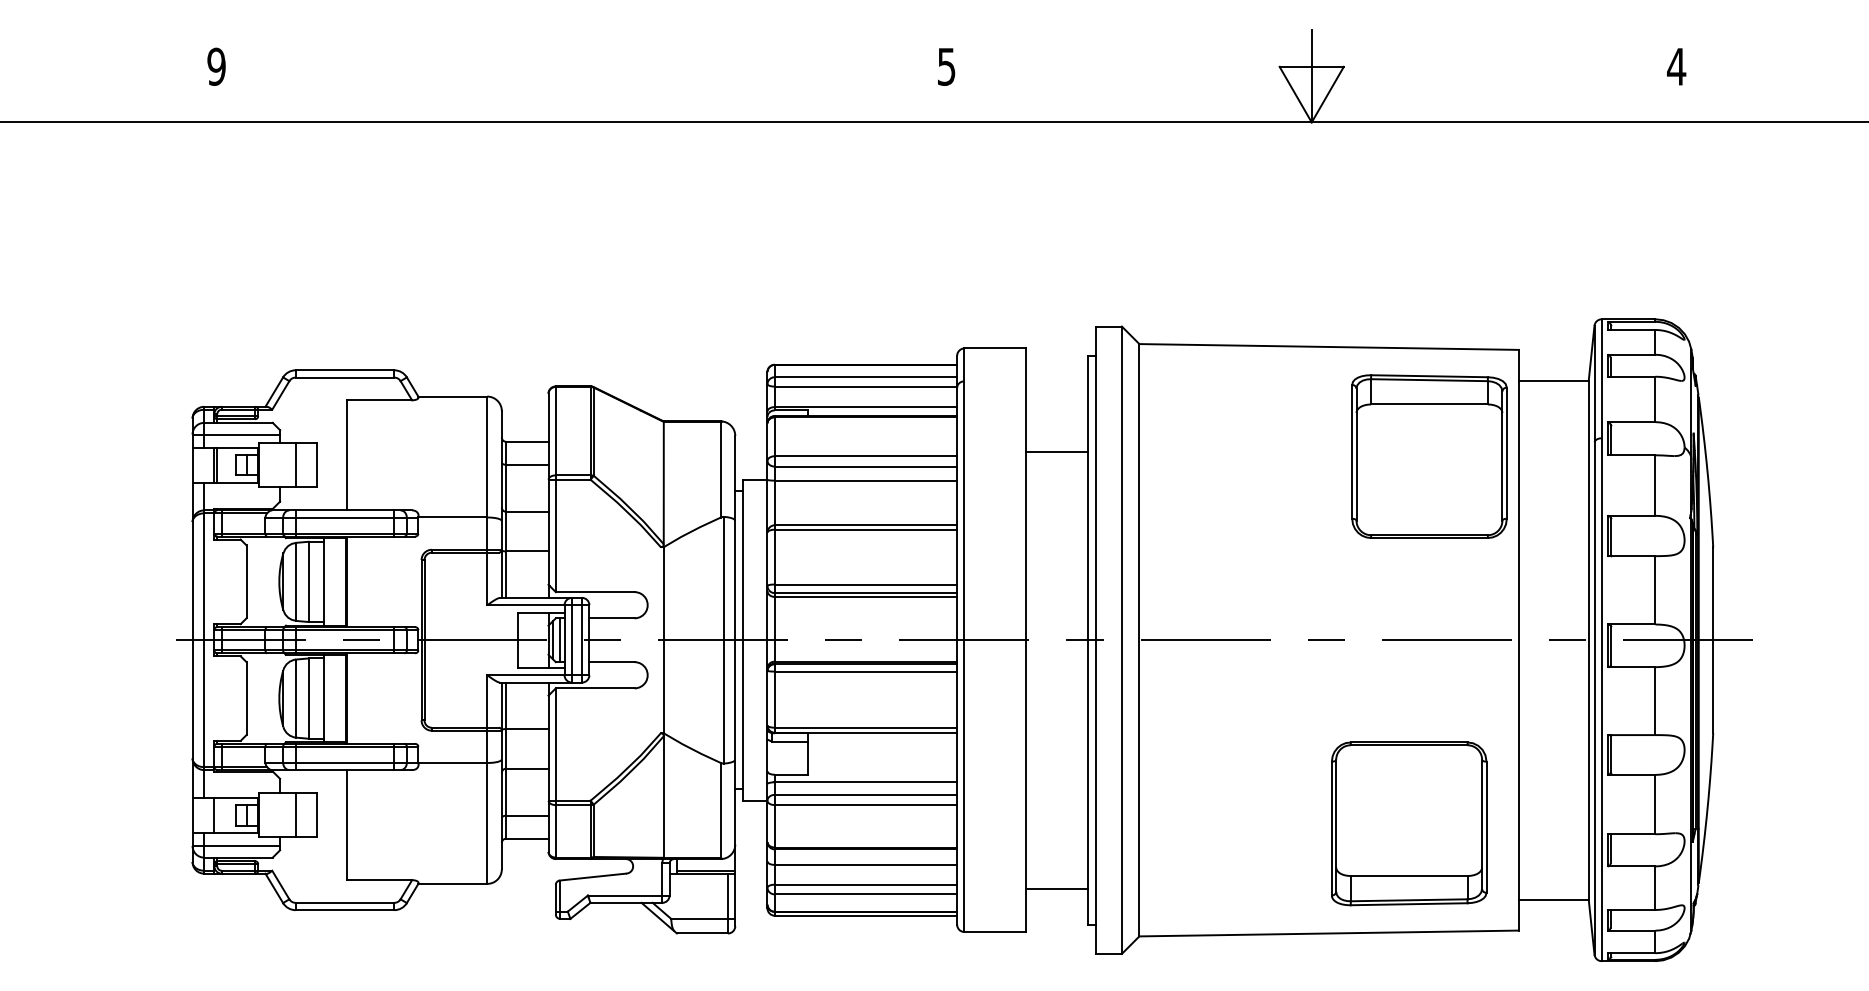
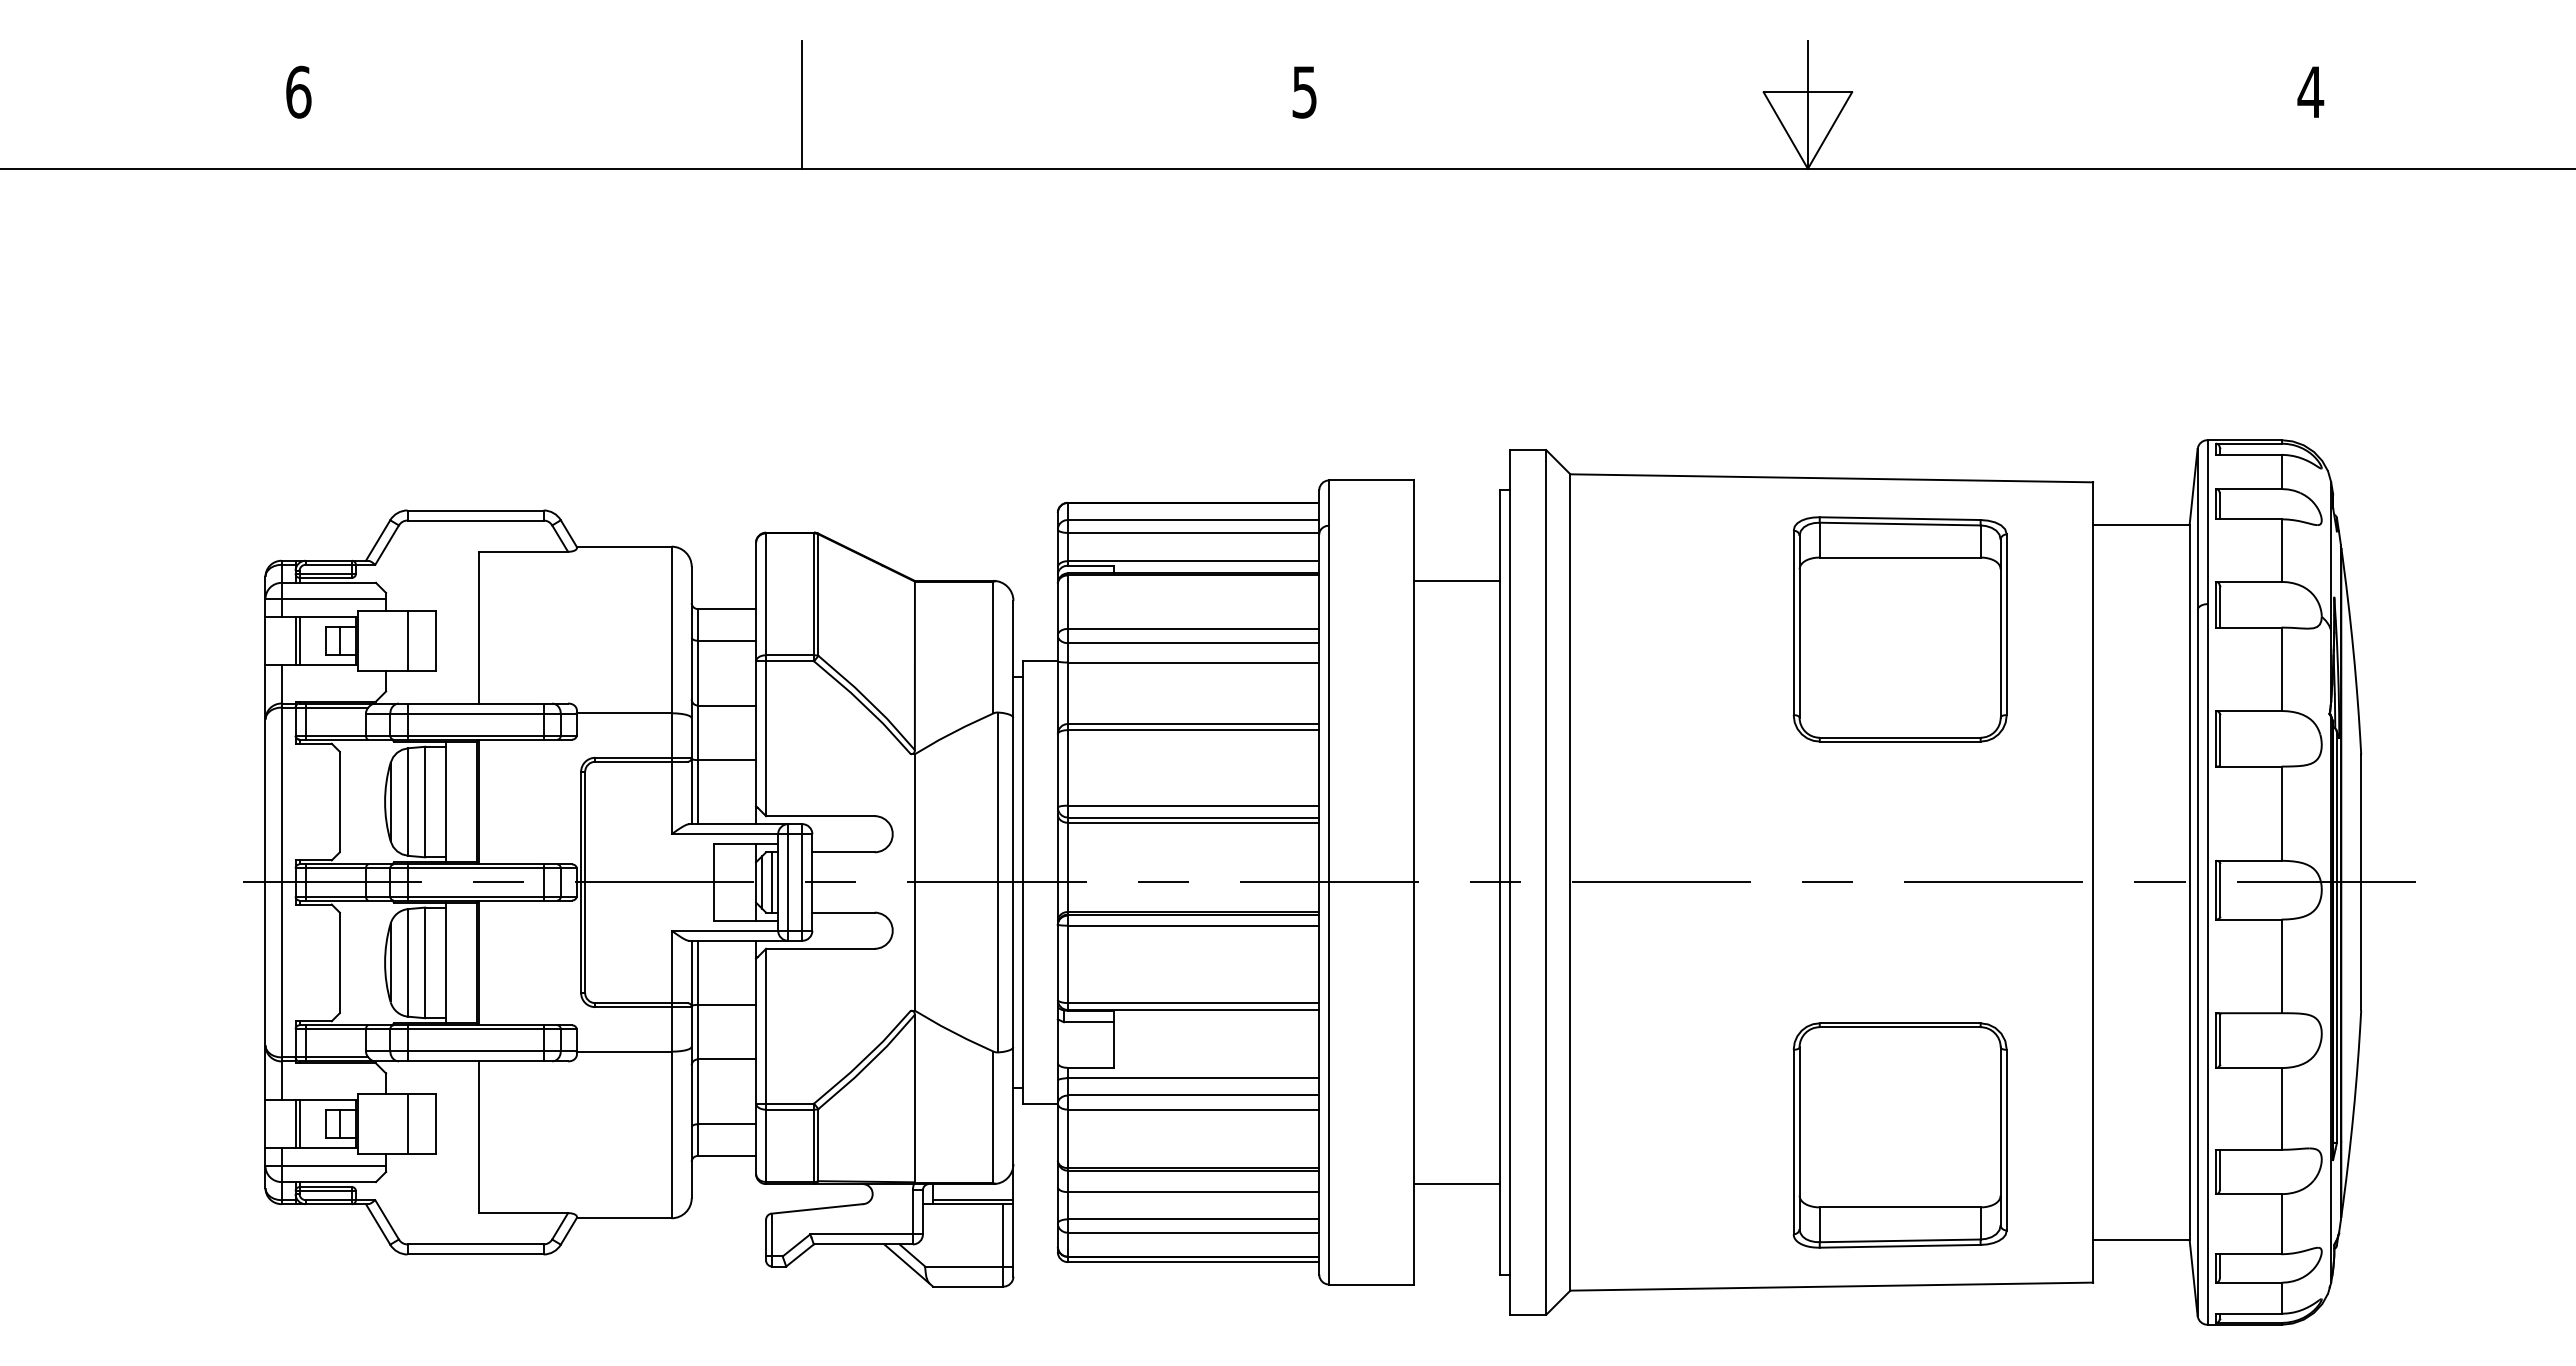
text: (216, 66) -> (298, 91), 9 -> 6
line: (581, 75) -> (801, 104), added
line: (1056, 451) -> (1456, 580), moved
part: (1428, 456) -> (1899, 629), moved
line: (217, 815) -> (299, 1123), added
part: (1408, 823) -> (1899, 1135), moved
line: (1056, 889) -> (1456, 1184), moved

